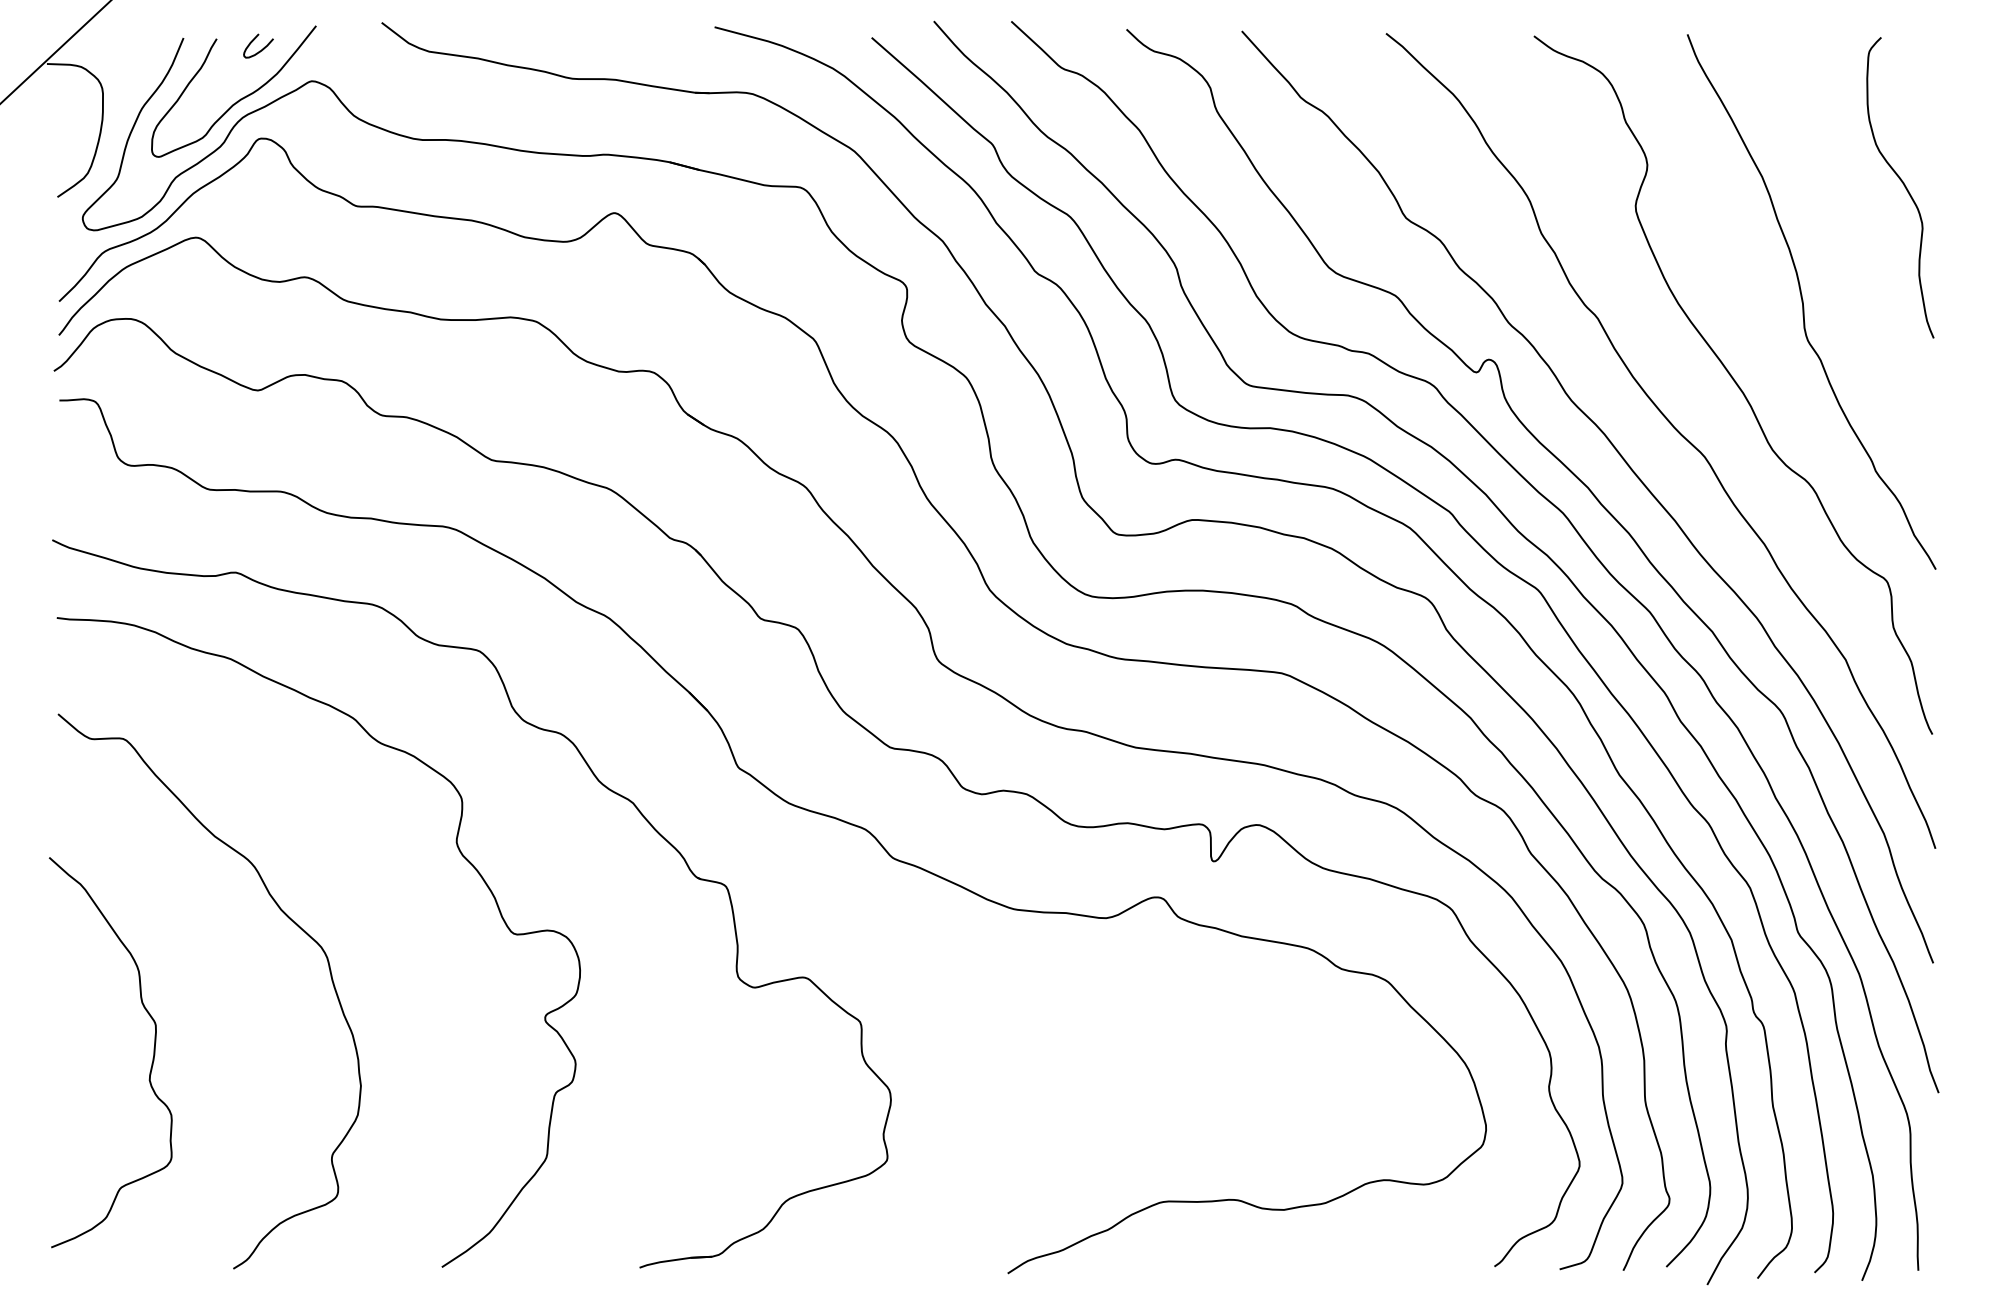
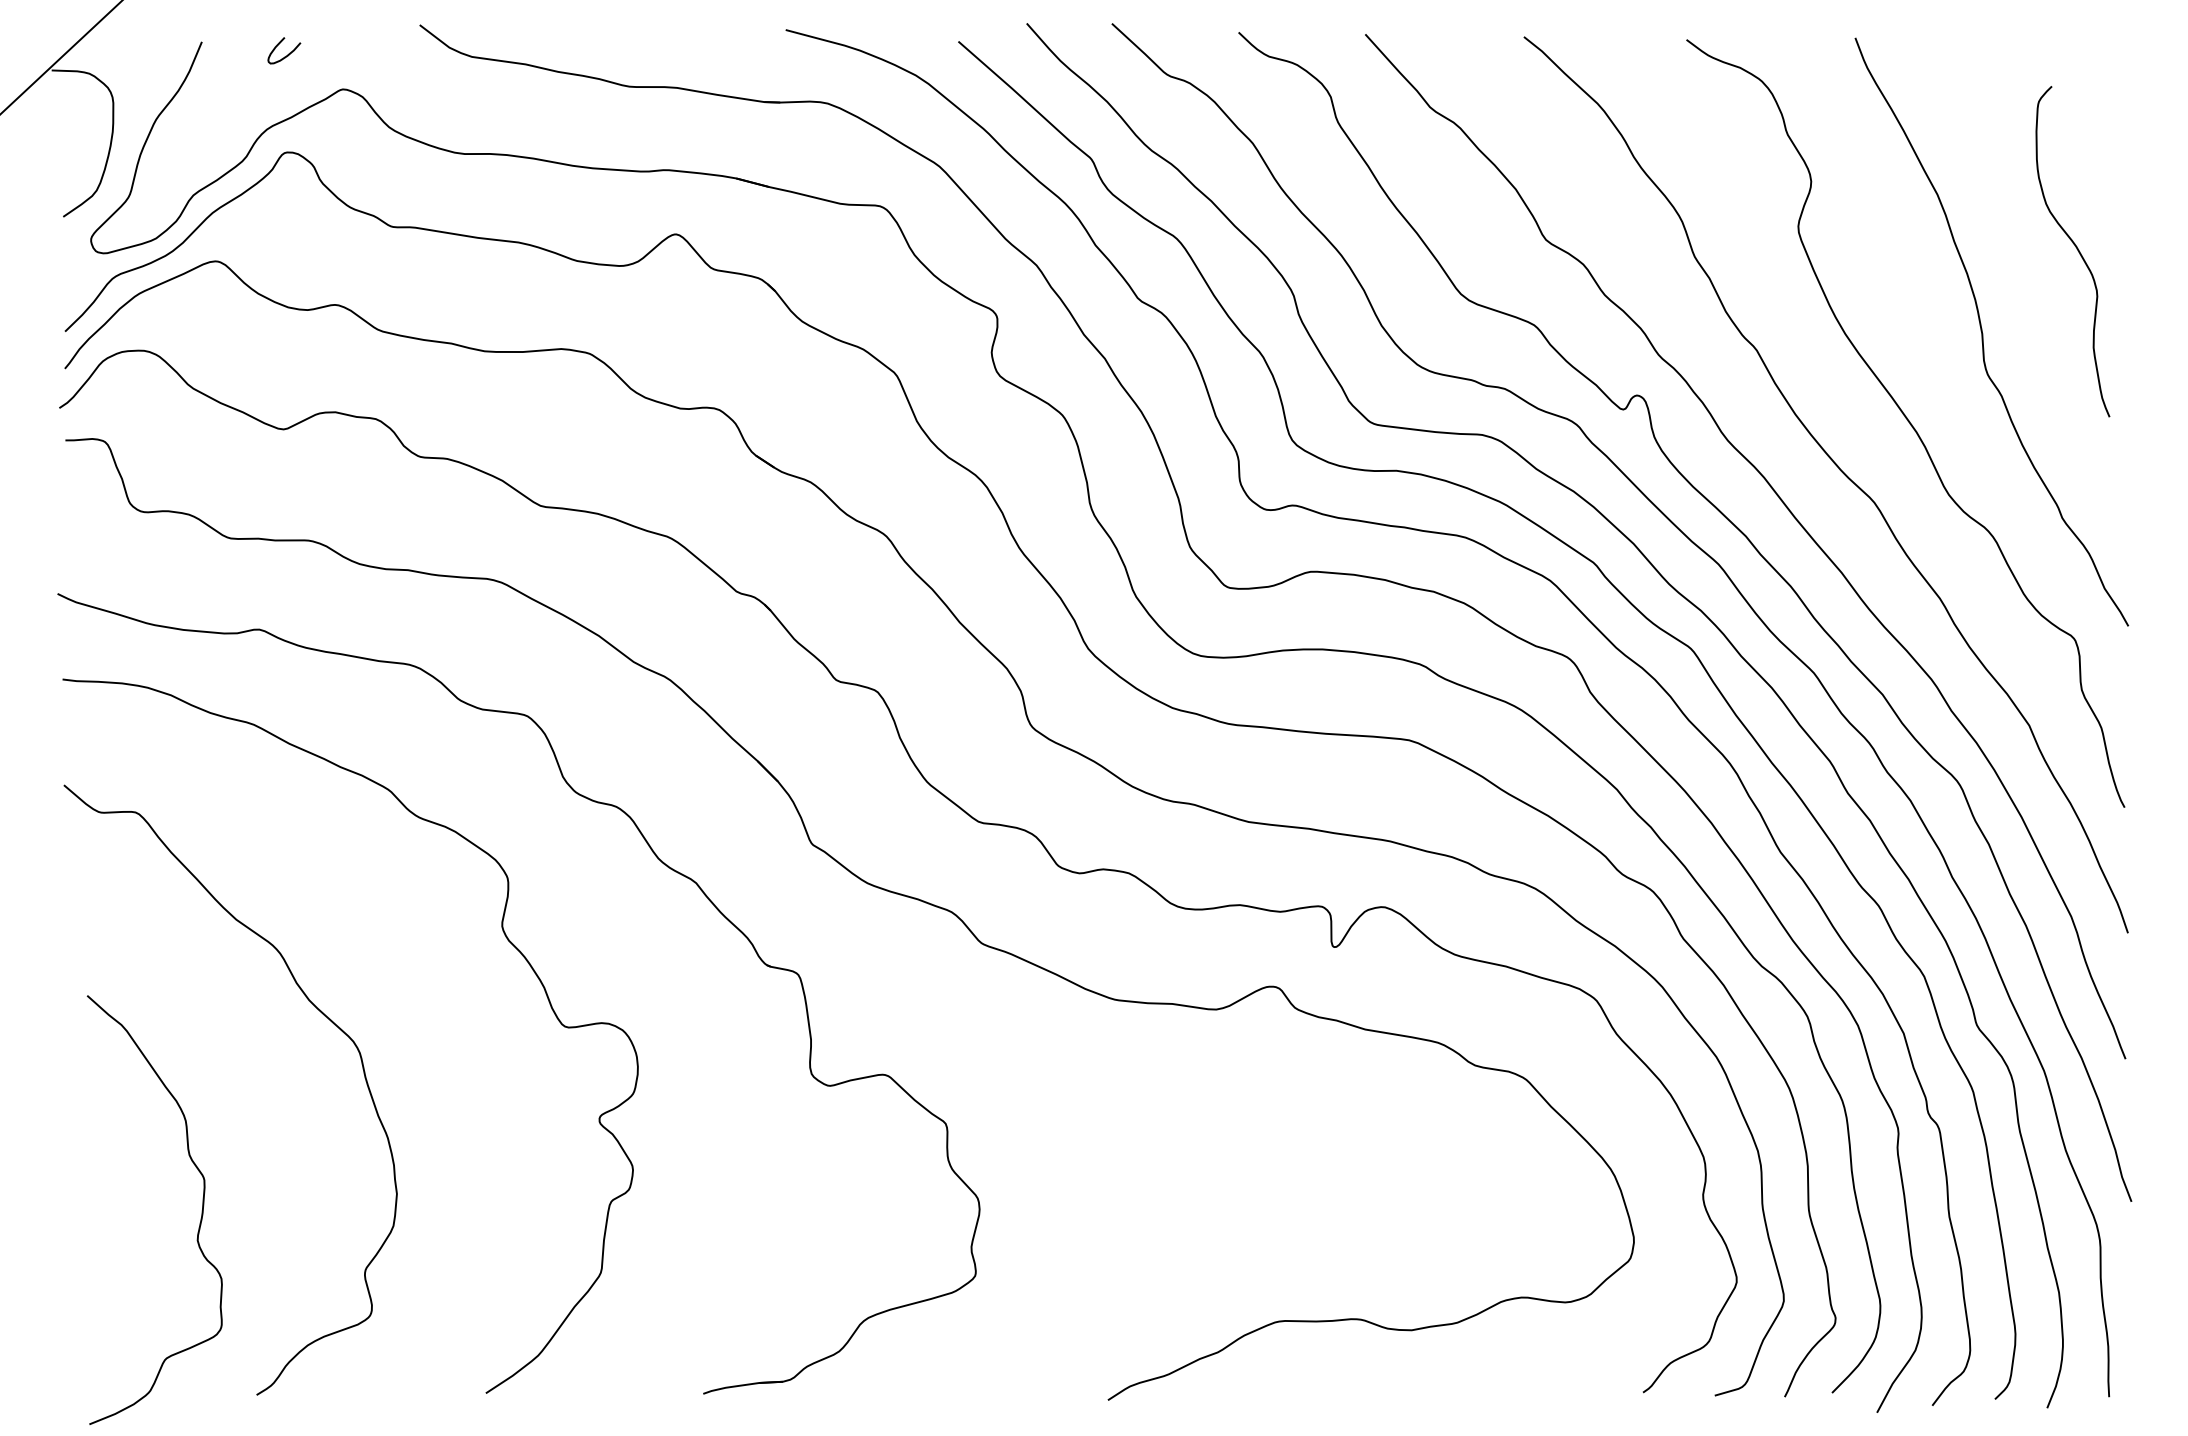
curve: (237, 100) -> (261, 110), removed
curve: (1903, 185) -> (2076, 249), moved
curve: (152, 1058) -> (200, 1216), moved

